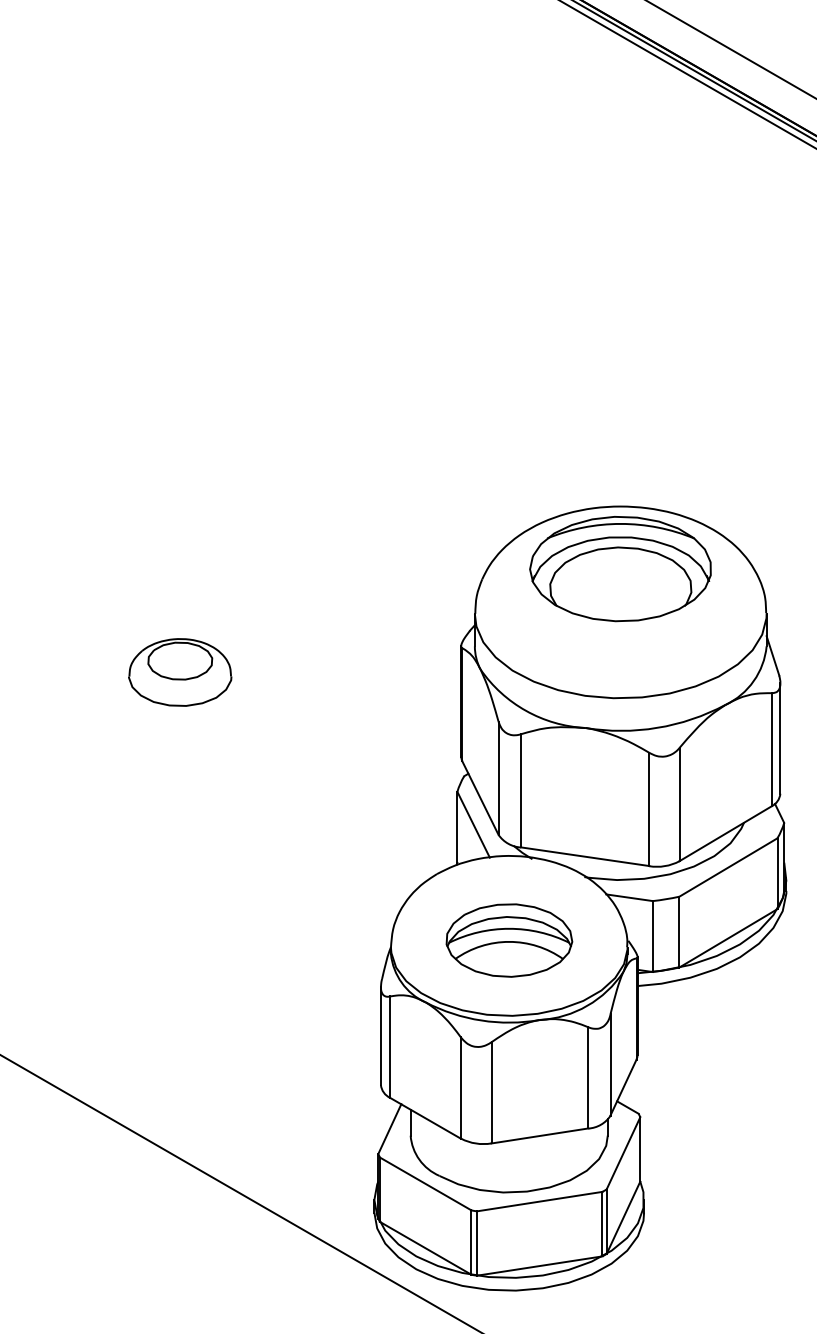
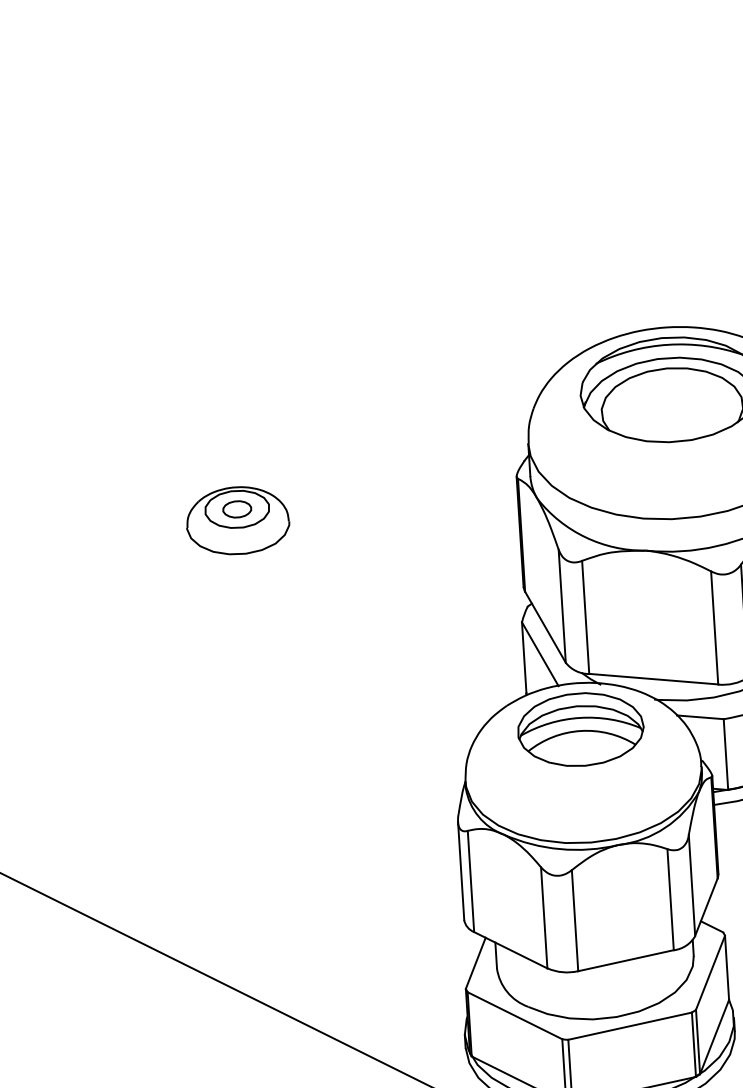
part: (180, 661) -> (237, 509), added
part: (509, 940) -> (580, 729), moved

